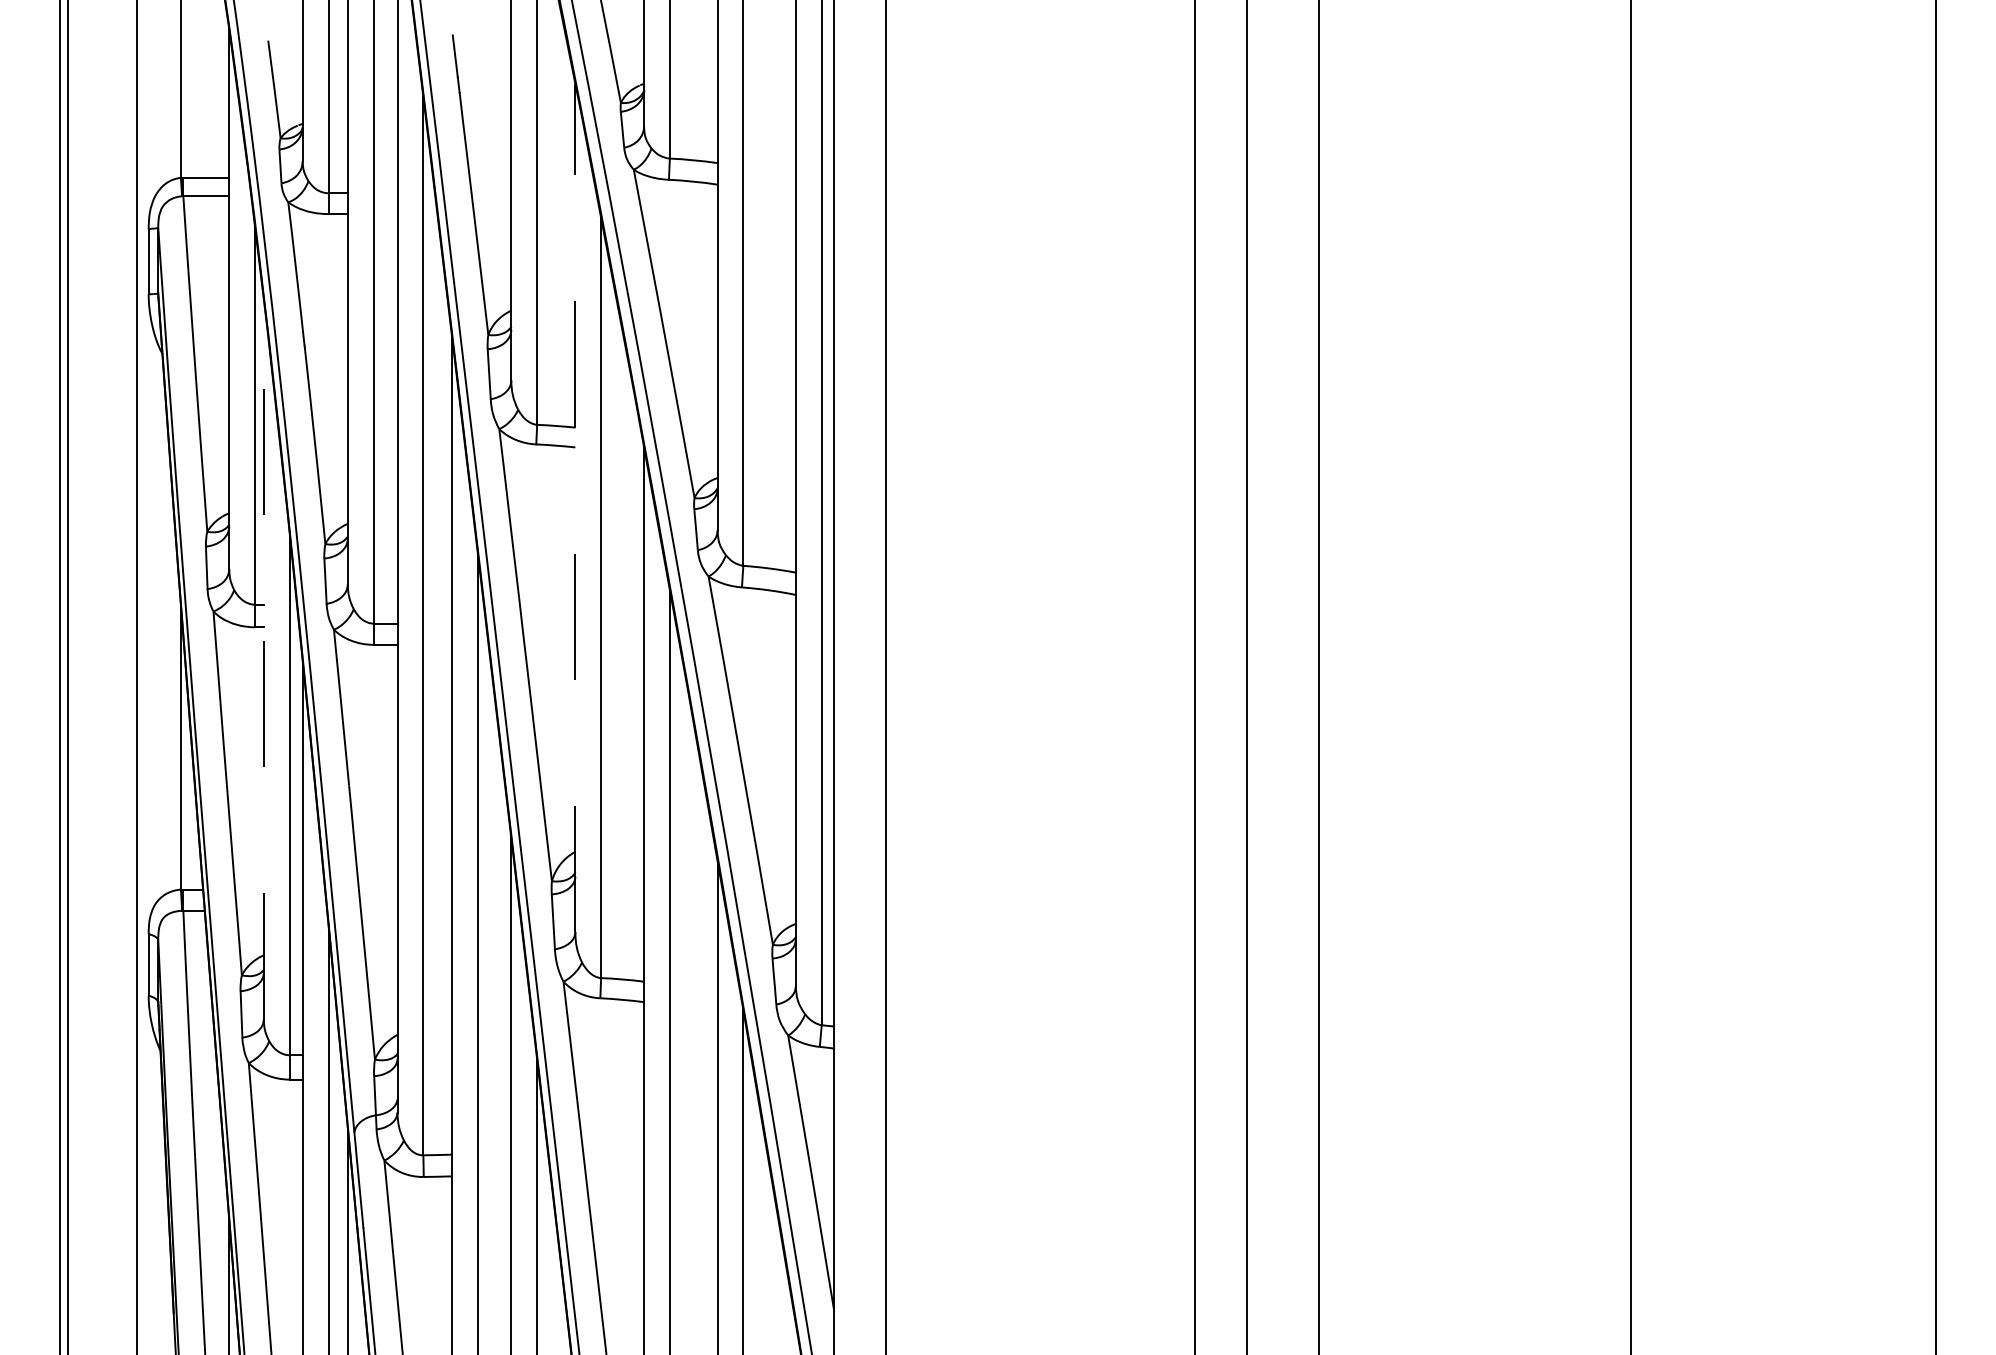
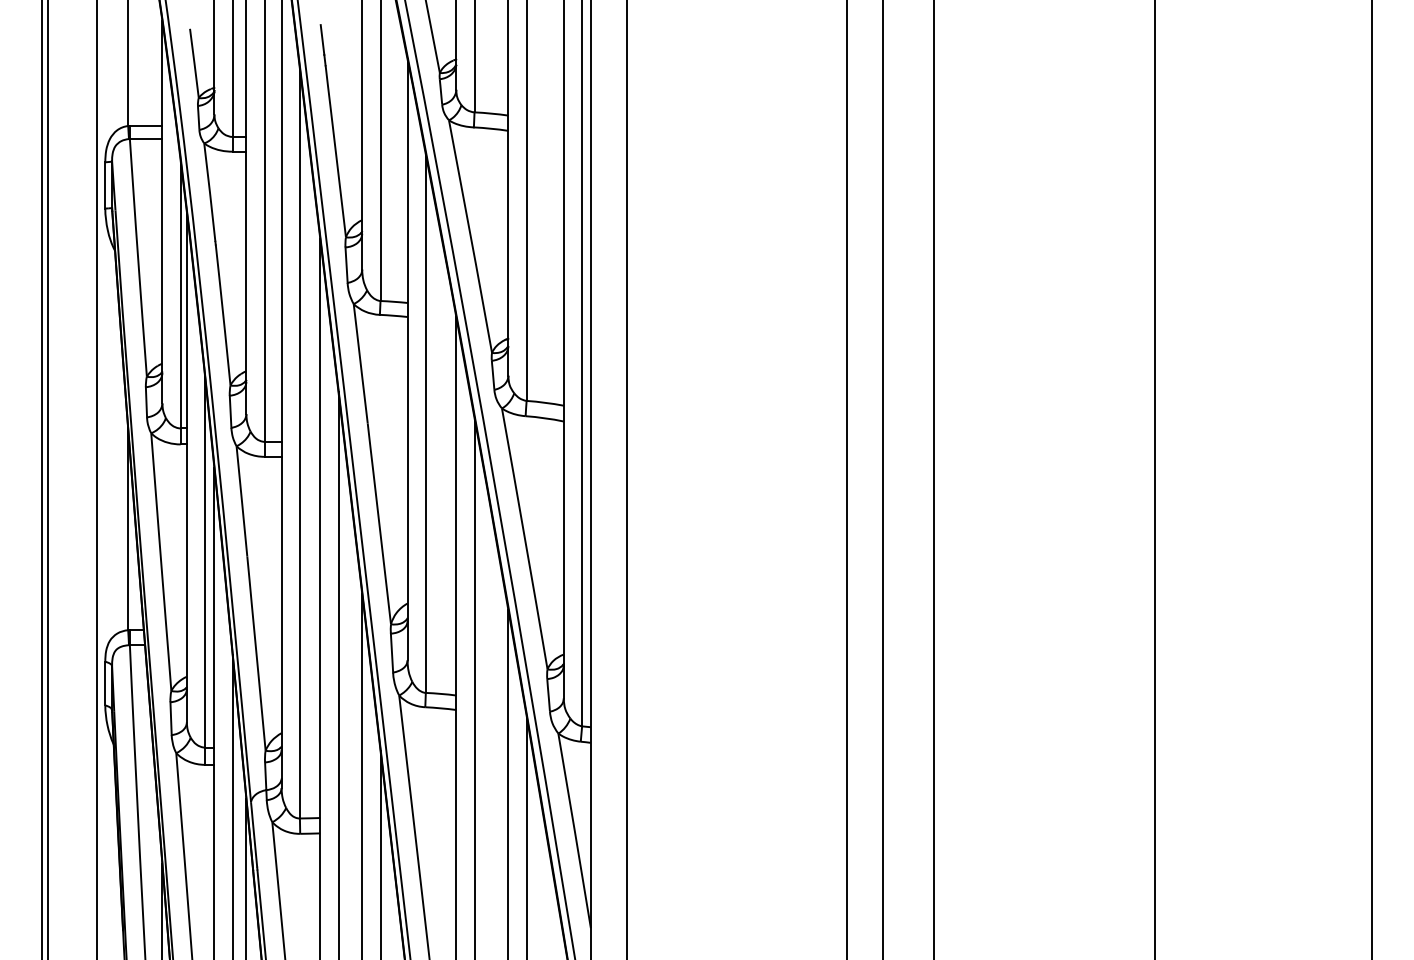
line: (575, 507) -> (407, 359), dashed -> solid
line: (263, 658) -> (186, 466), dashed -> solid

